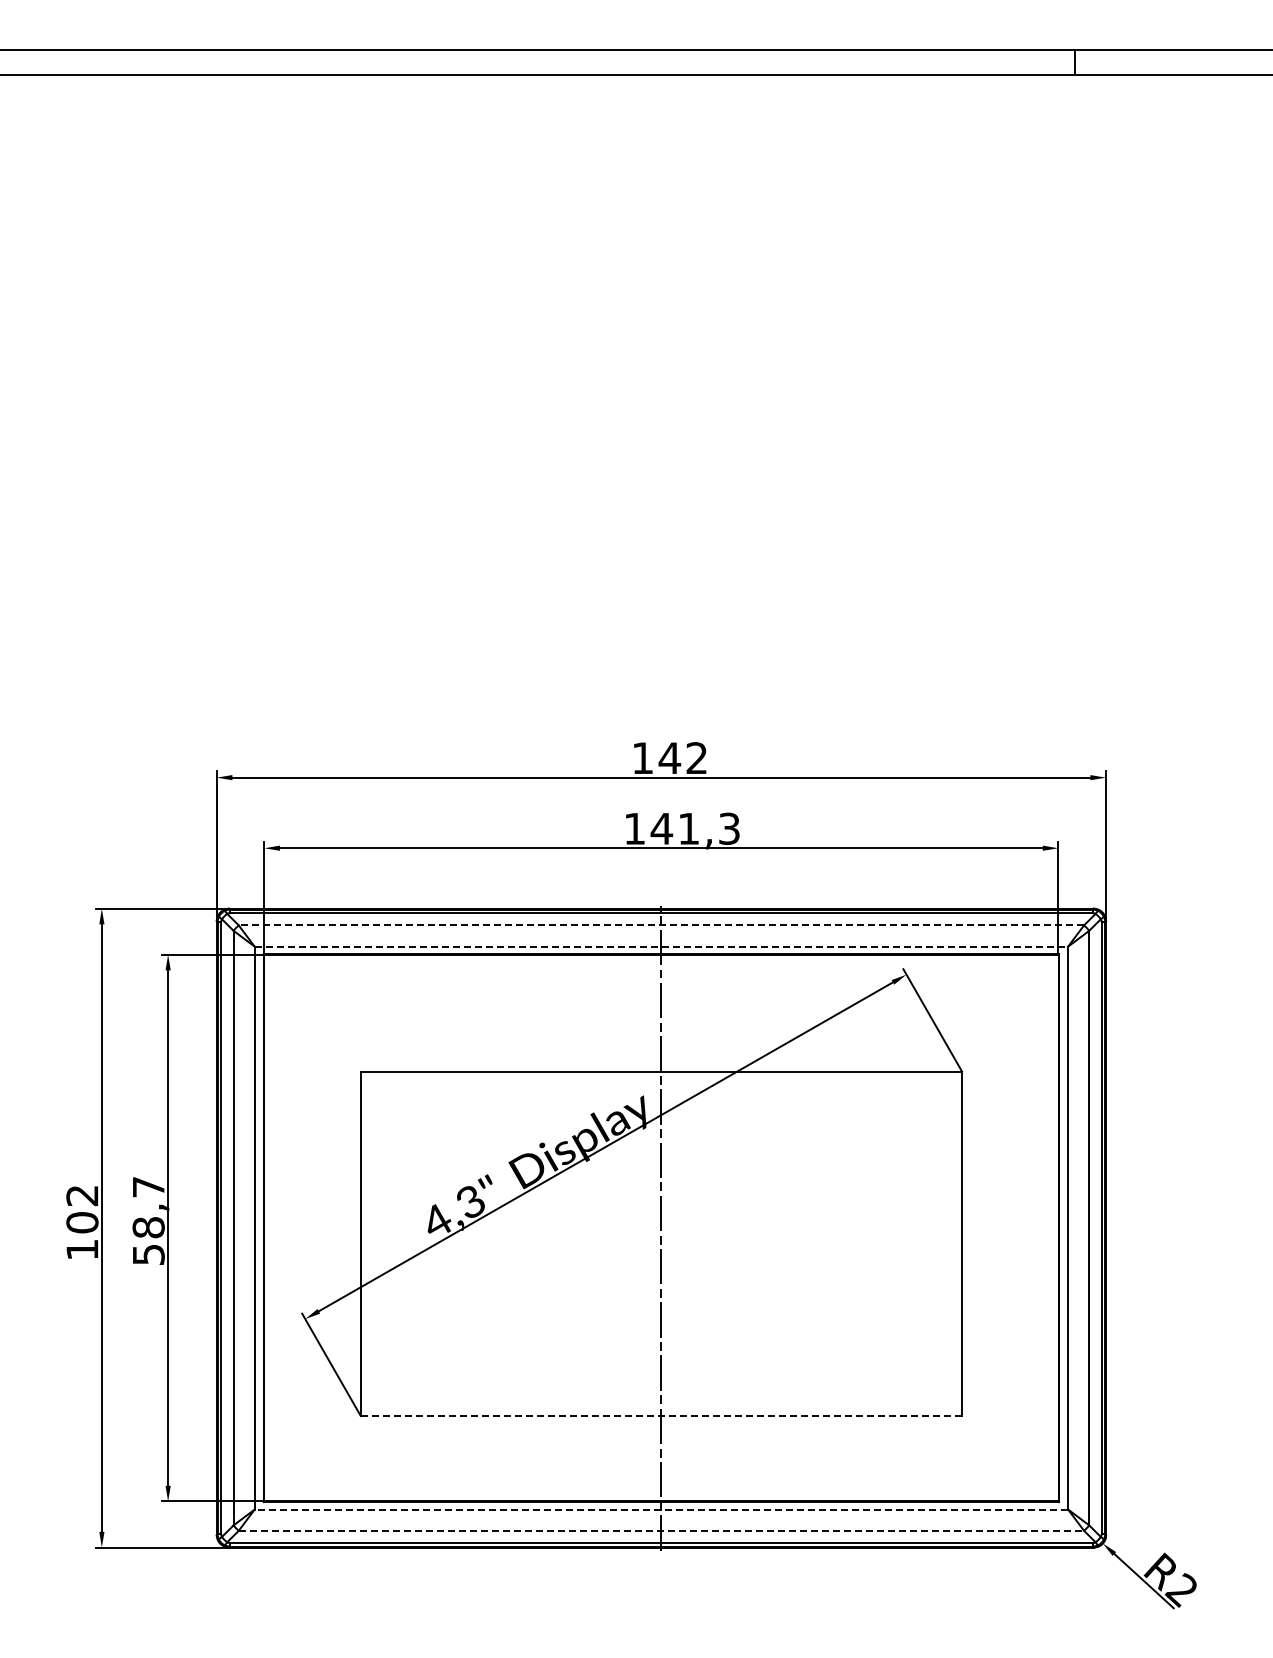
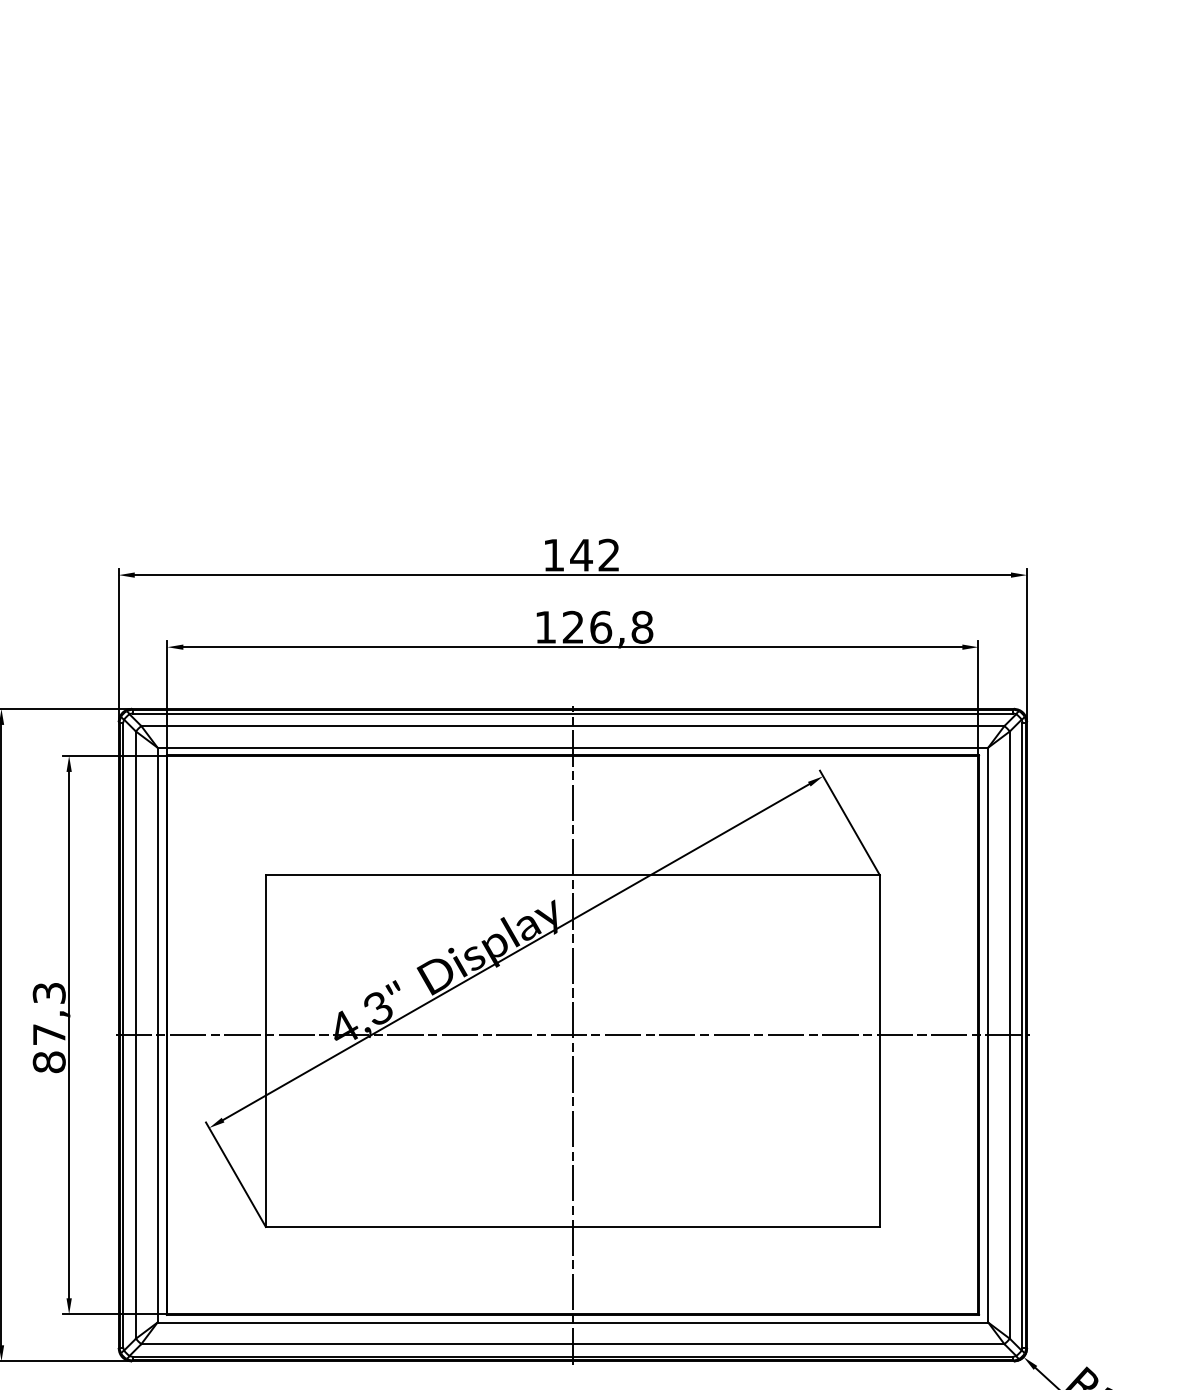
text: (695, 828) -> (607, 627), 141,3 -> 126,8
line: (661, 925) -> (572, 726), dashed -> solid
line: (661, 946) -> (572, 747), dashed -> solid
text: (148, 1221) -> (49, 1028), 58,7 -> 87,3
line: (661, 1228) -> (572, 1035), added
line: (661, 1415) -> (572, 1226), dashed -> solid
line: (661, 1509) -> (572, 1322), dashed -> solid
line: (661, 1530) -> (572, 1343), dashed -> solid

